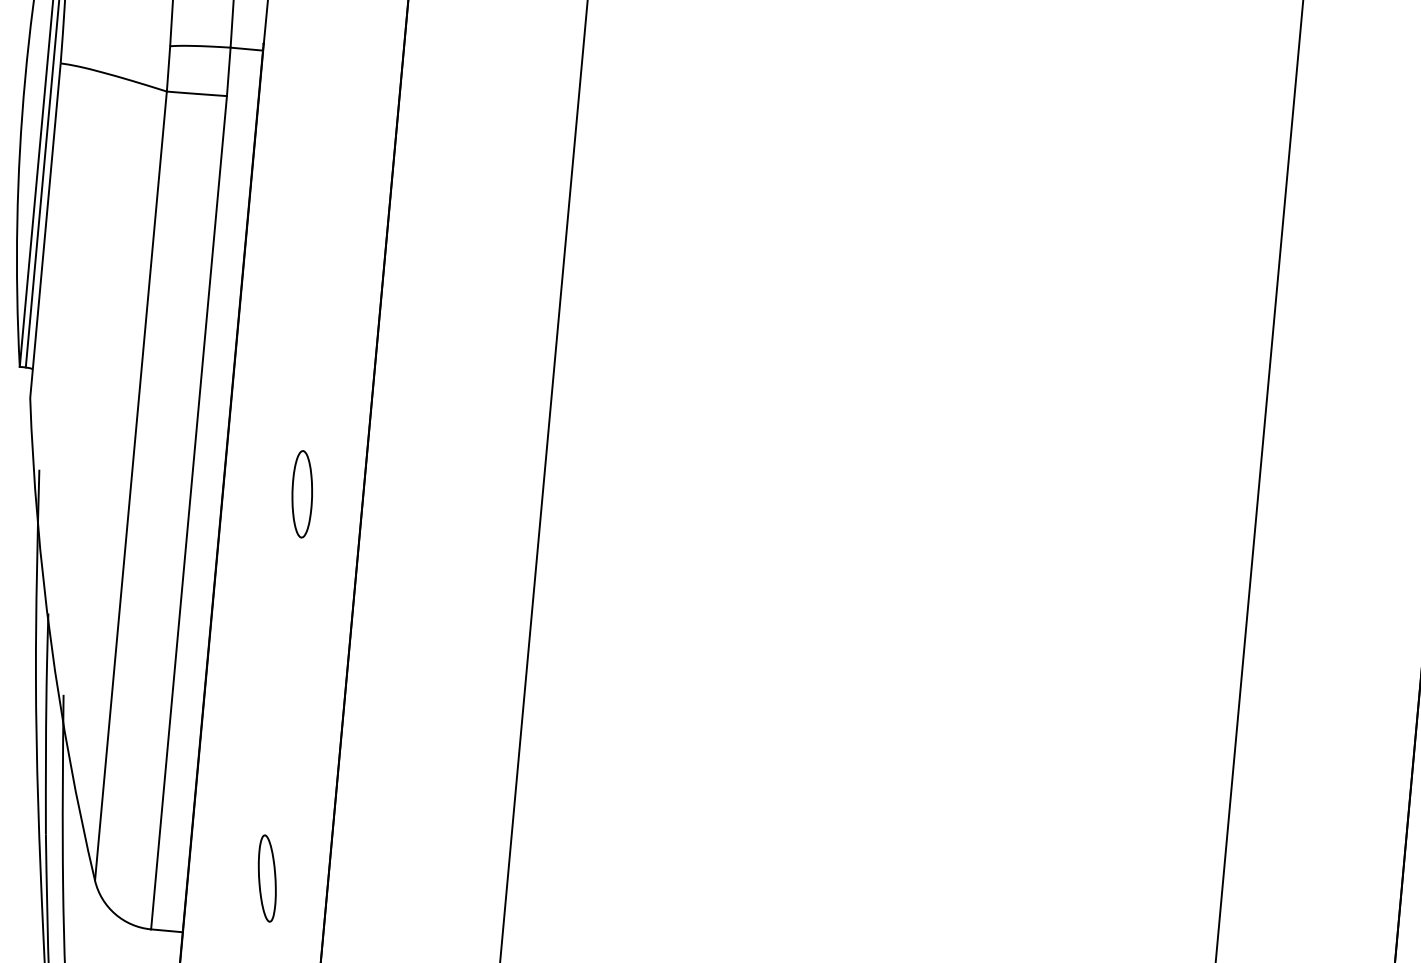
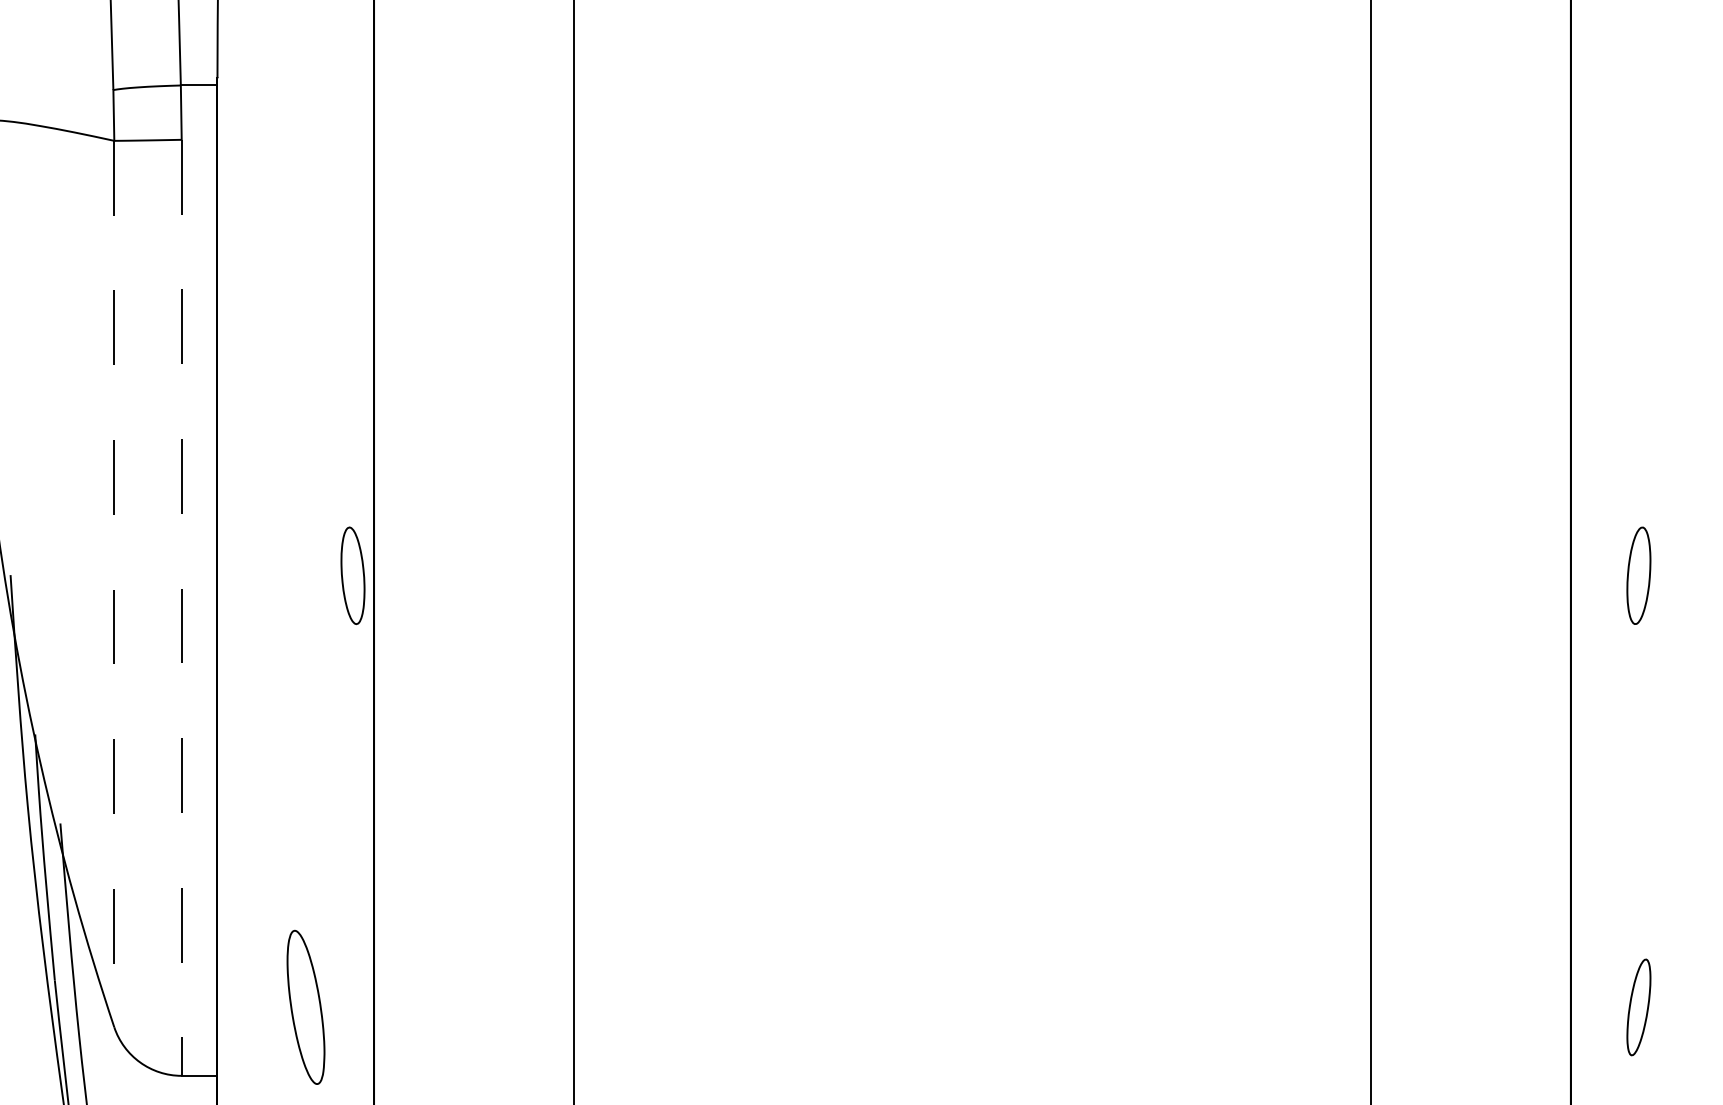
line: (131, 486) -> (114, 584), solid -> dashed
part: (301, 493) -> (352, 575), moved
line: (188, 513) -> (181, 608), solid -> dashed
part: (266, 878) -> (305, 1007), size x1.6

